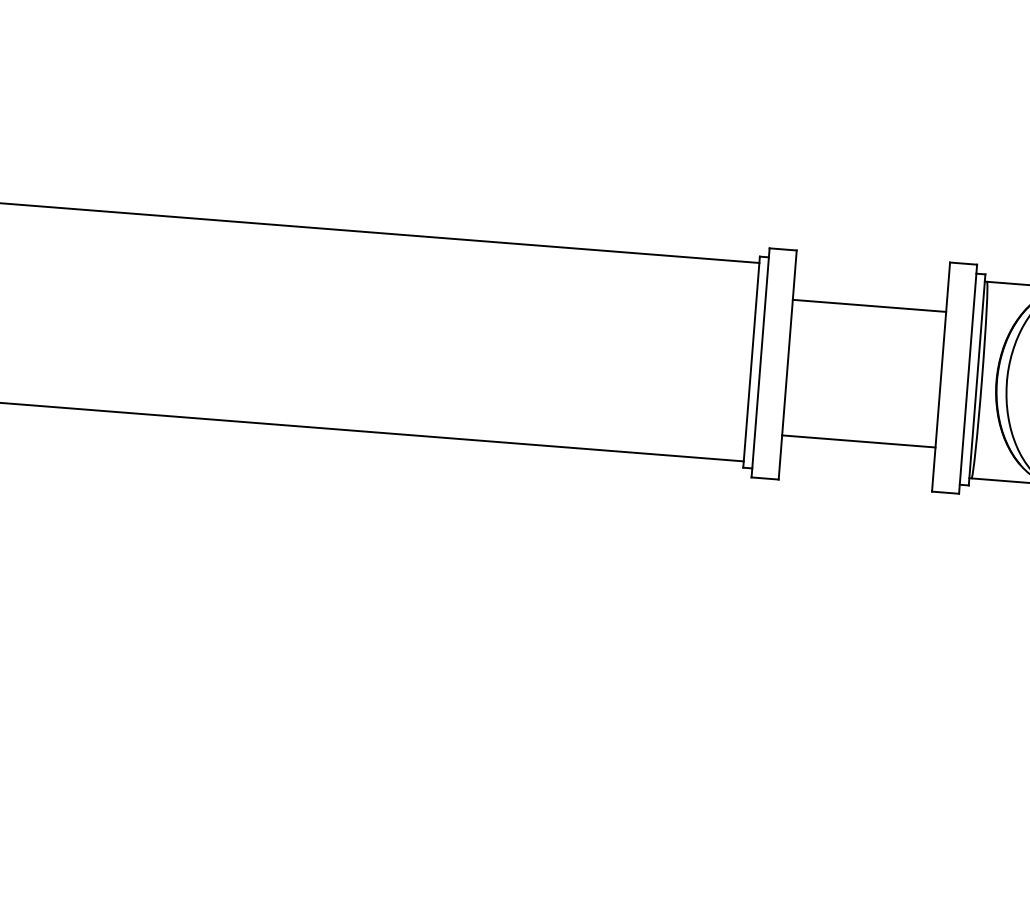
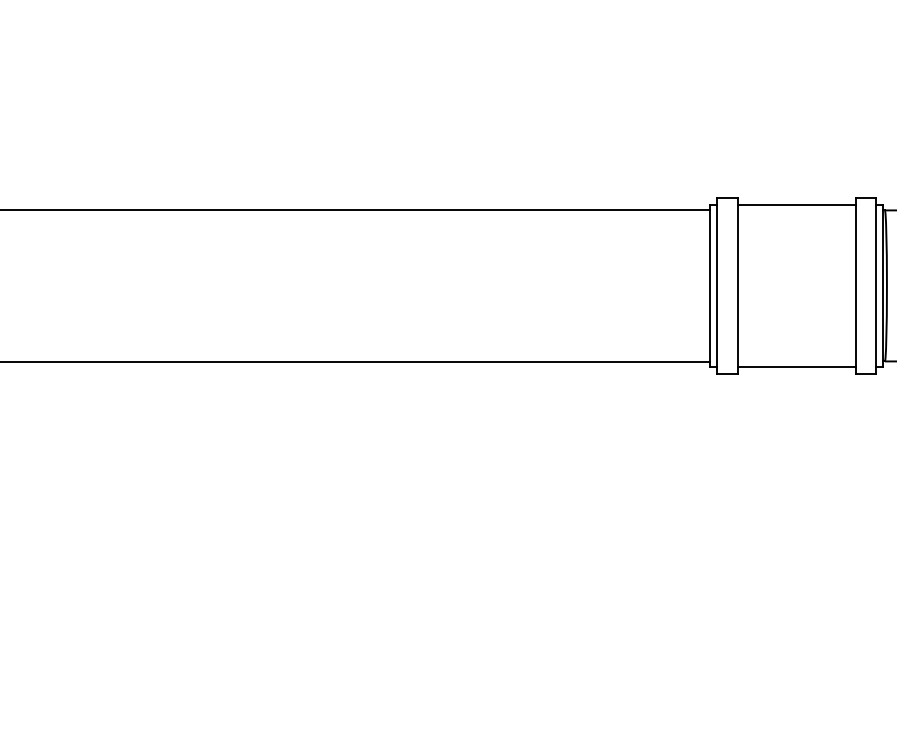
line: (869, 305) -> (796, 204), moved
line: (858, 440) -> (796, 366), moved

